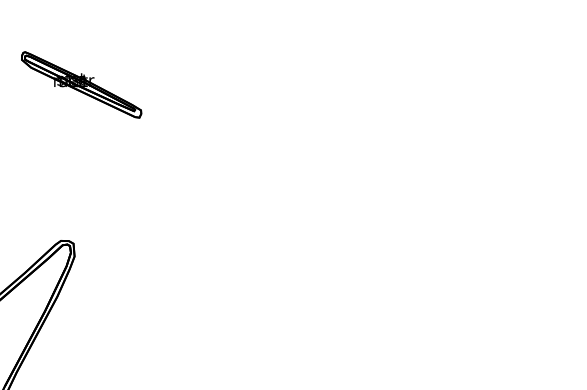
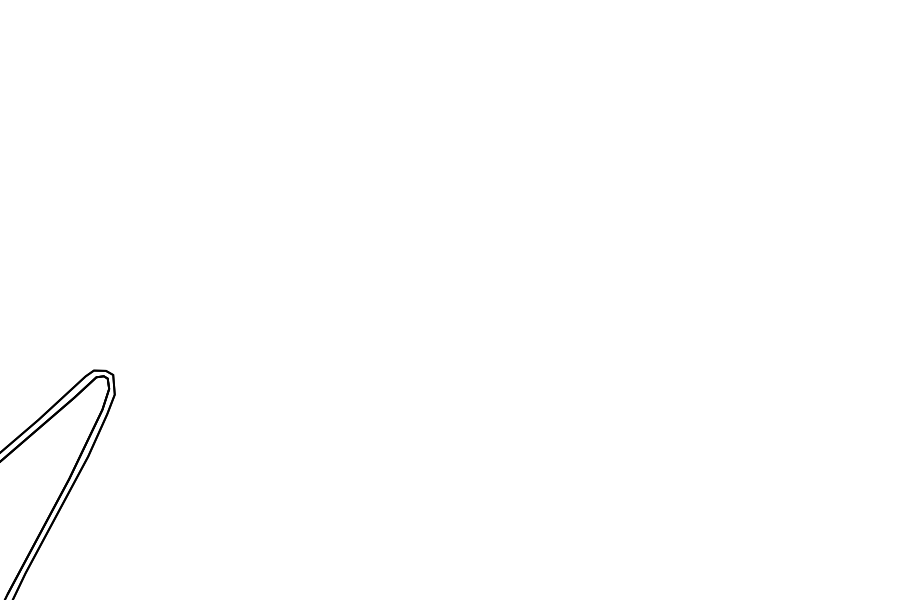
part: (81, 84) -> (125, 130), removed

